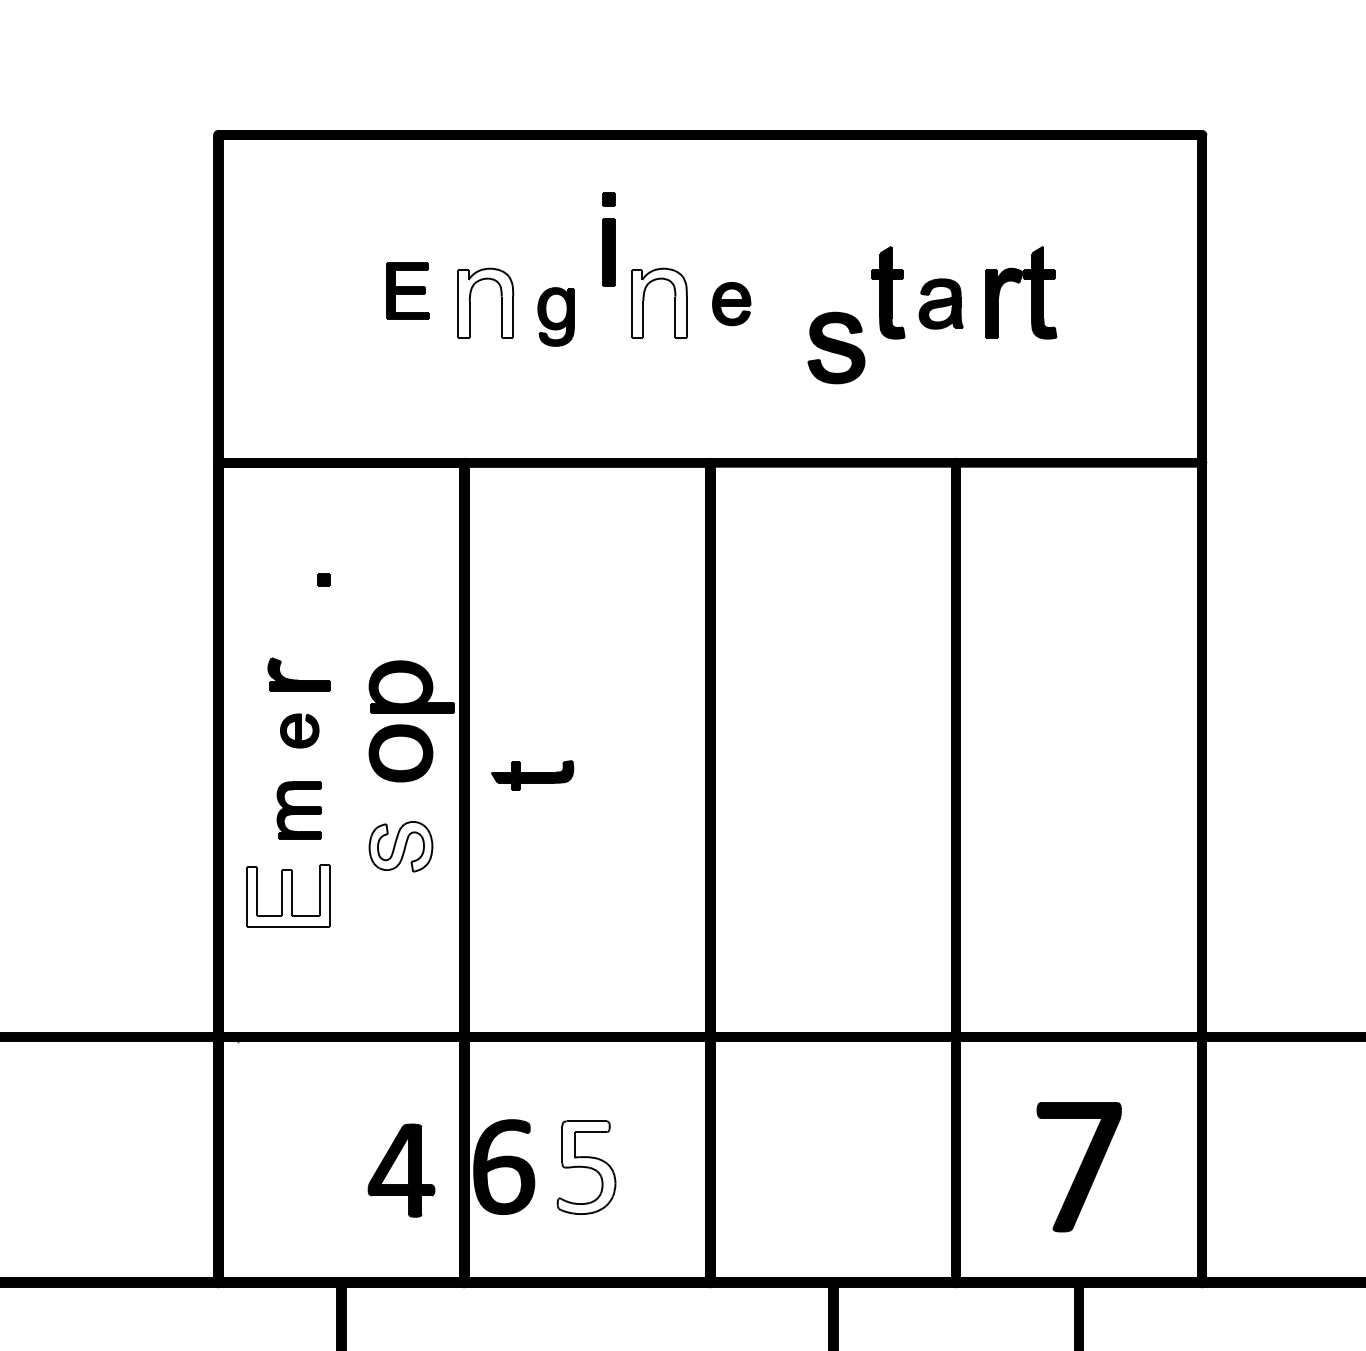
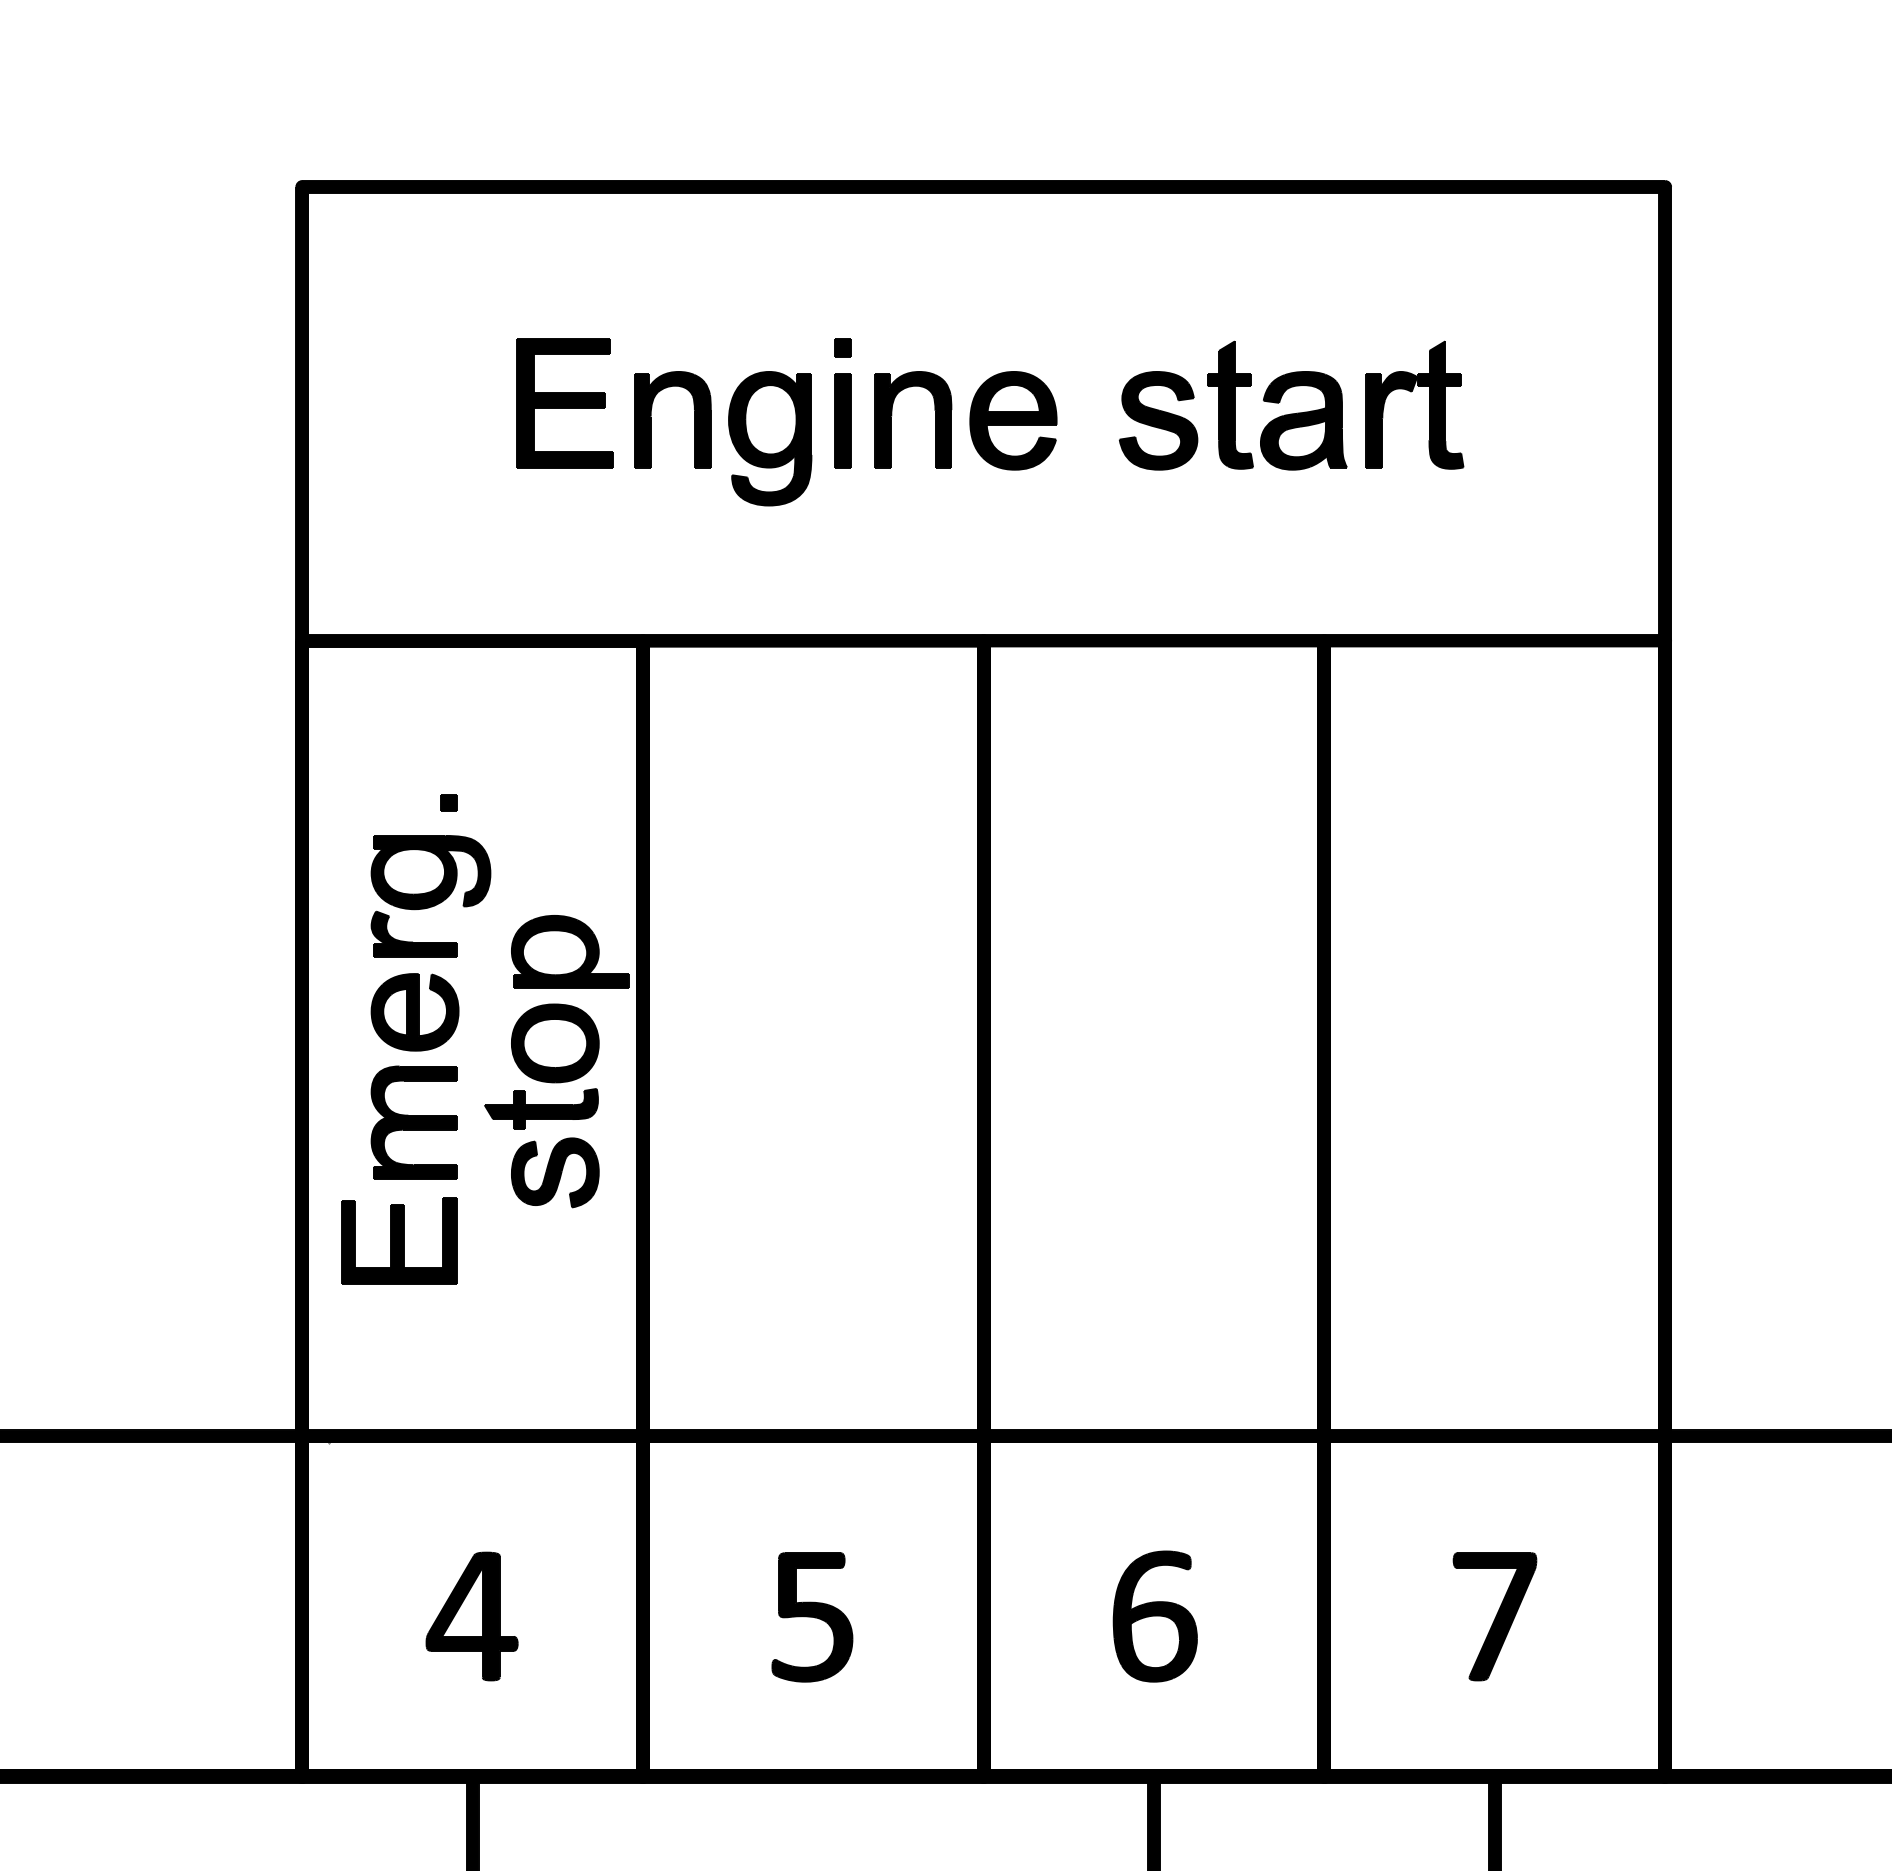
part: (608, 240) -> (842, 403), moved
part: (407, 291) -> (564, 403), size x1.67
fill: (485, 303) -> (672, 419), added
fill: (659, 303) -> (913, 419), added
part: (731, 303) -> (1013, 420), size x1.67
part: (941, 303) -> (1303, 420), size x1.43
part: (556, 316) -> (770, 438), size x1.67
part: (836, 347) -> (1158, 420), moved
part: (310, 630) -> (430, 872), added
part: (299, 731) -> (414, 1012), size x1.67
part: (532, 775) -> (541, 1108), moved
part: (298, 810) -> (413, 1122), size x1.43
fill: (400, 846) -> (554, 1172), added
fill: (287, 895) -> (398, 1240), added
part: (503, 1167) -> (1154, 1616), moved
fill: (586, 1167) -> (812, 1617), added
part: (1078, 1167) -> (1494, 1616), size x0.71
part: (401, 1170) -> (471, 1616), moved

